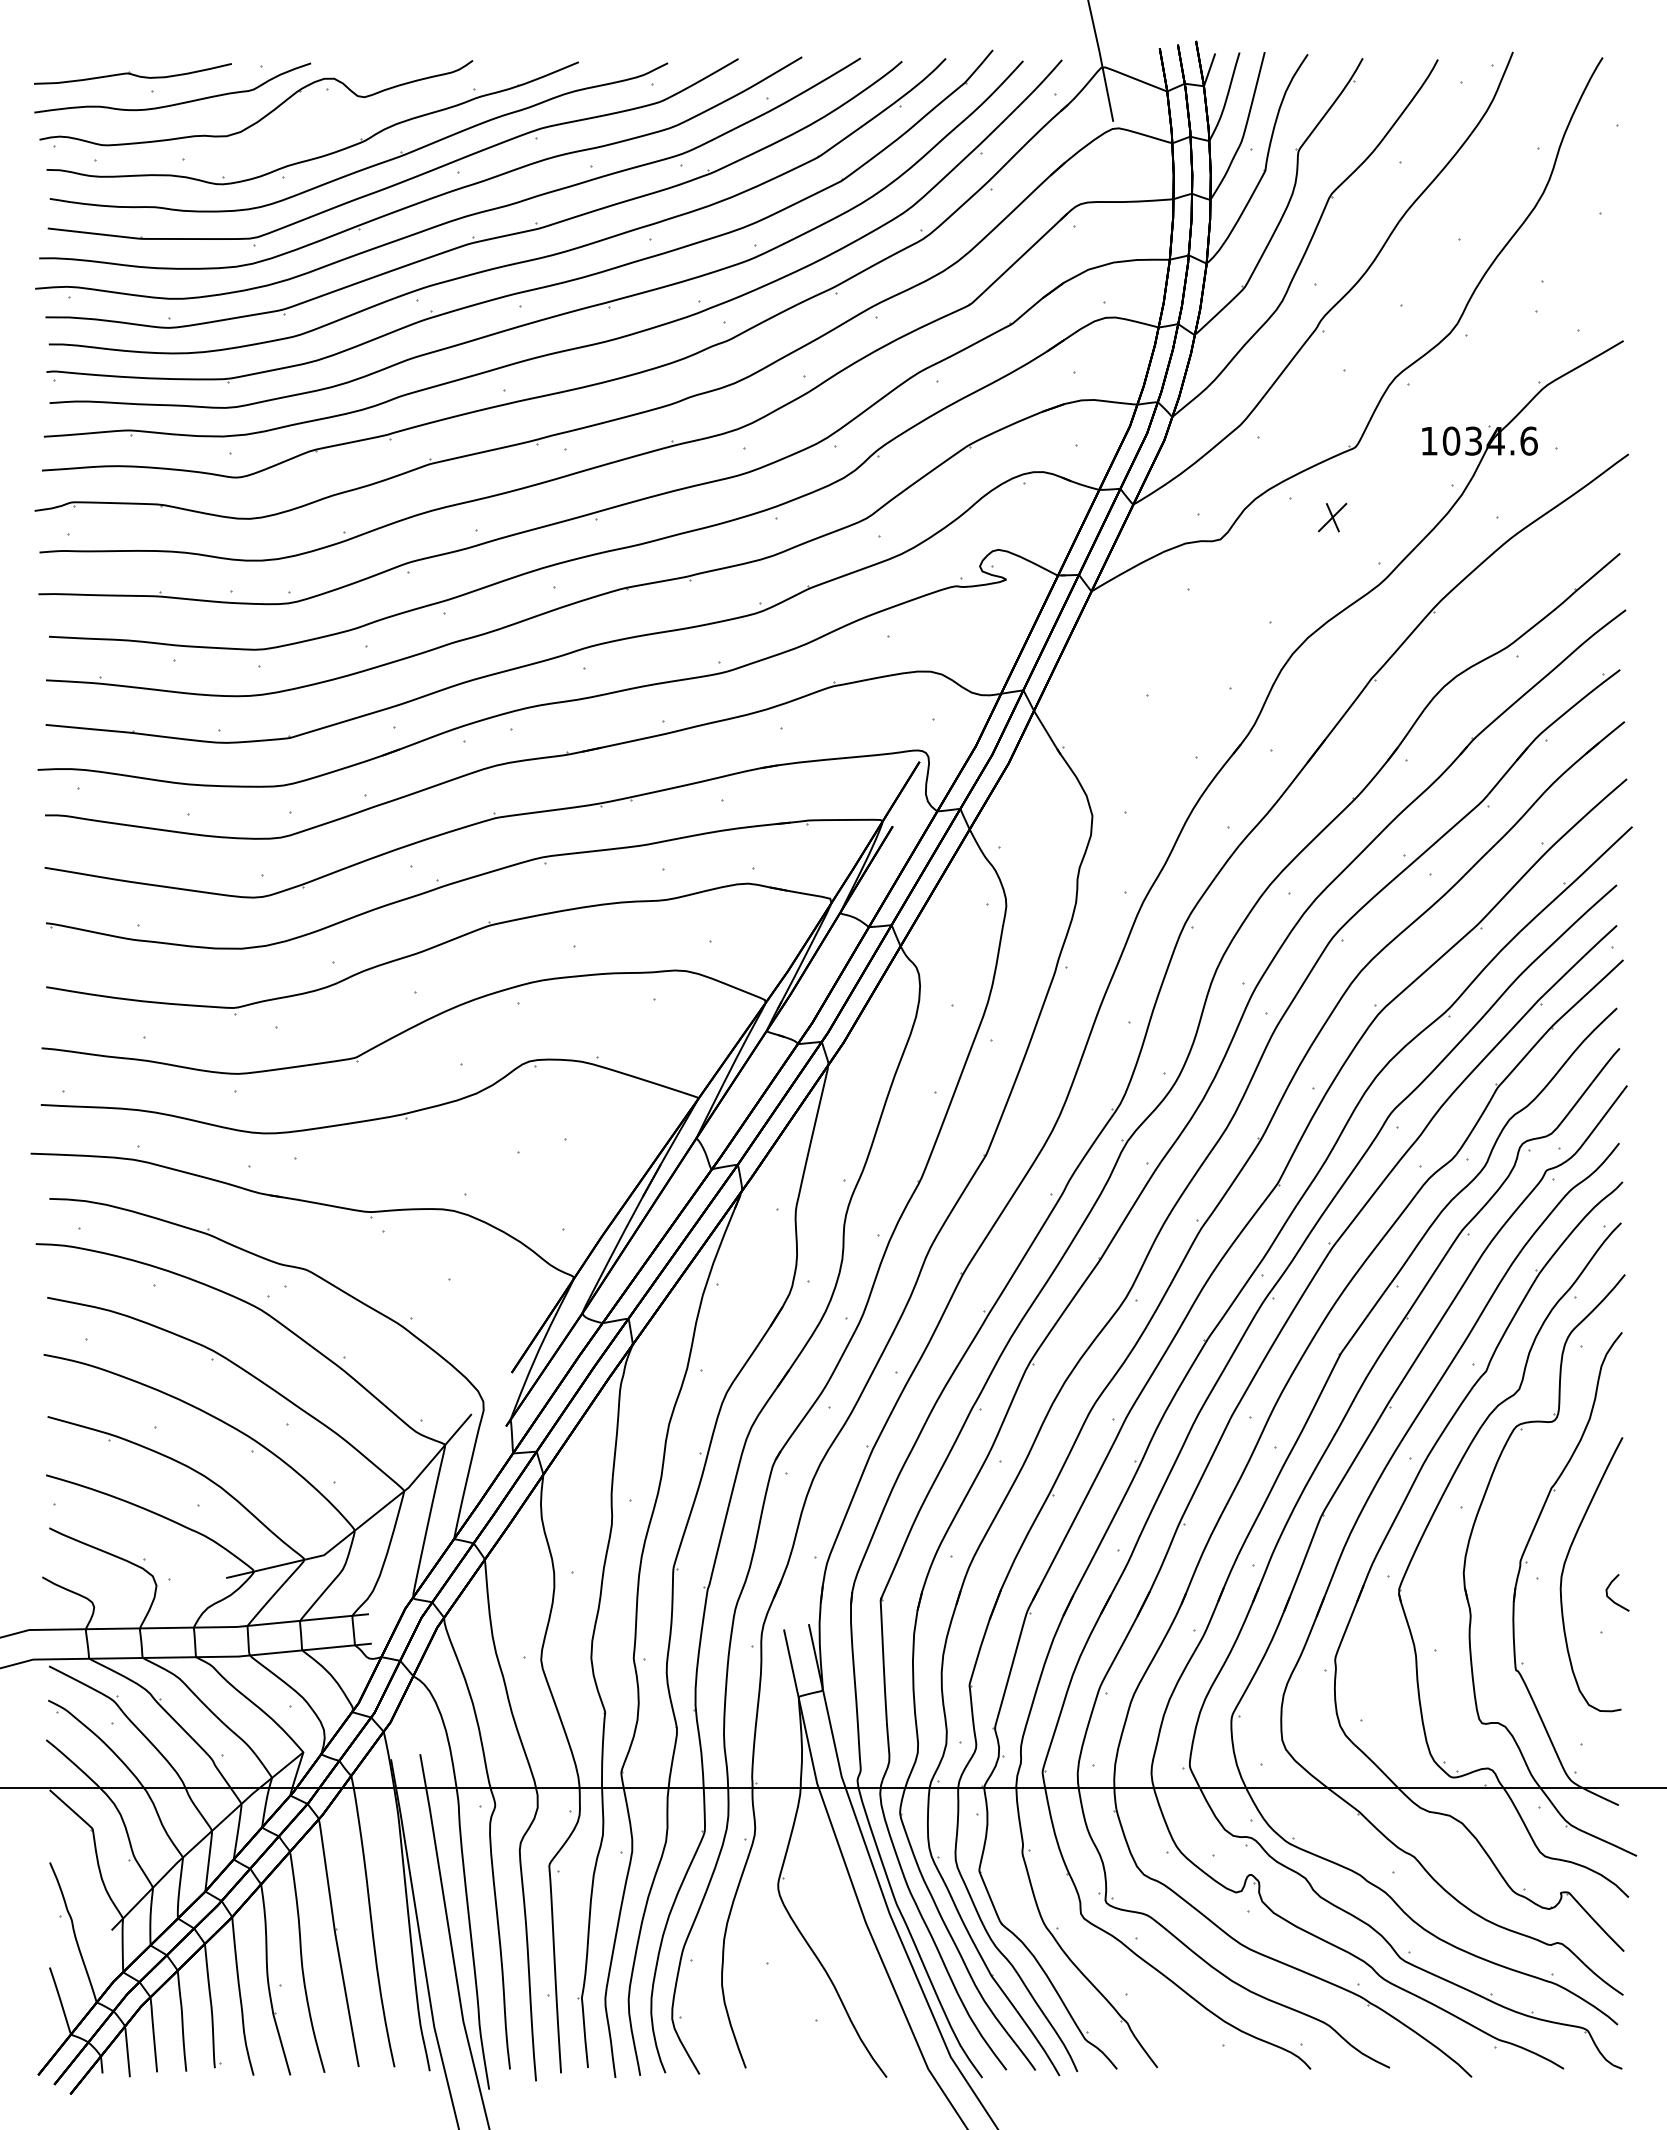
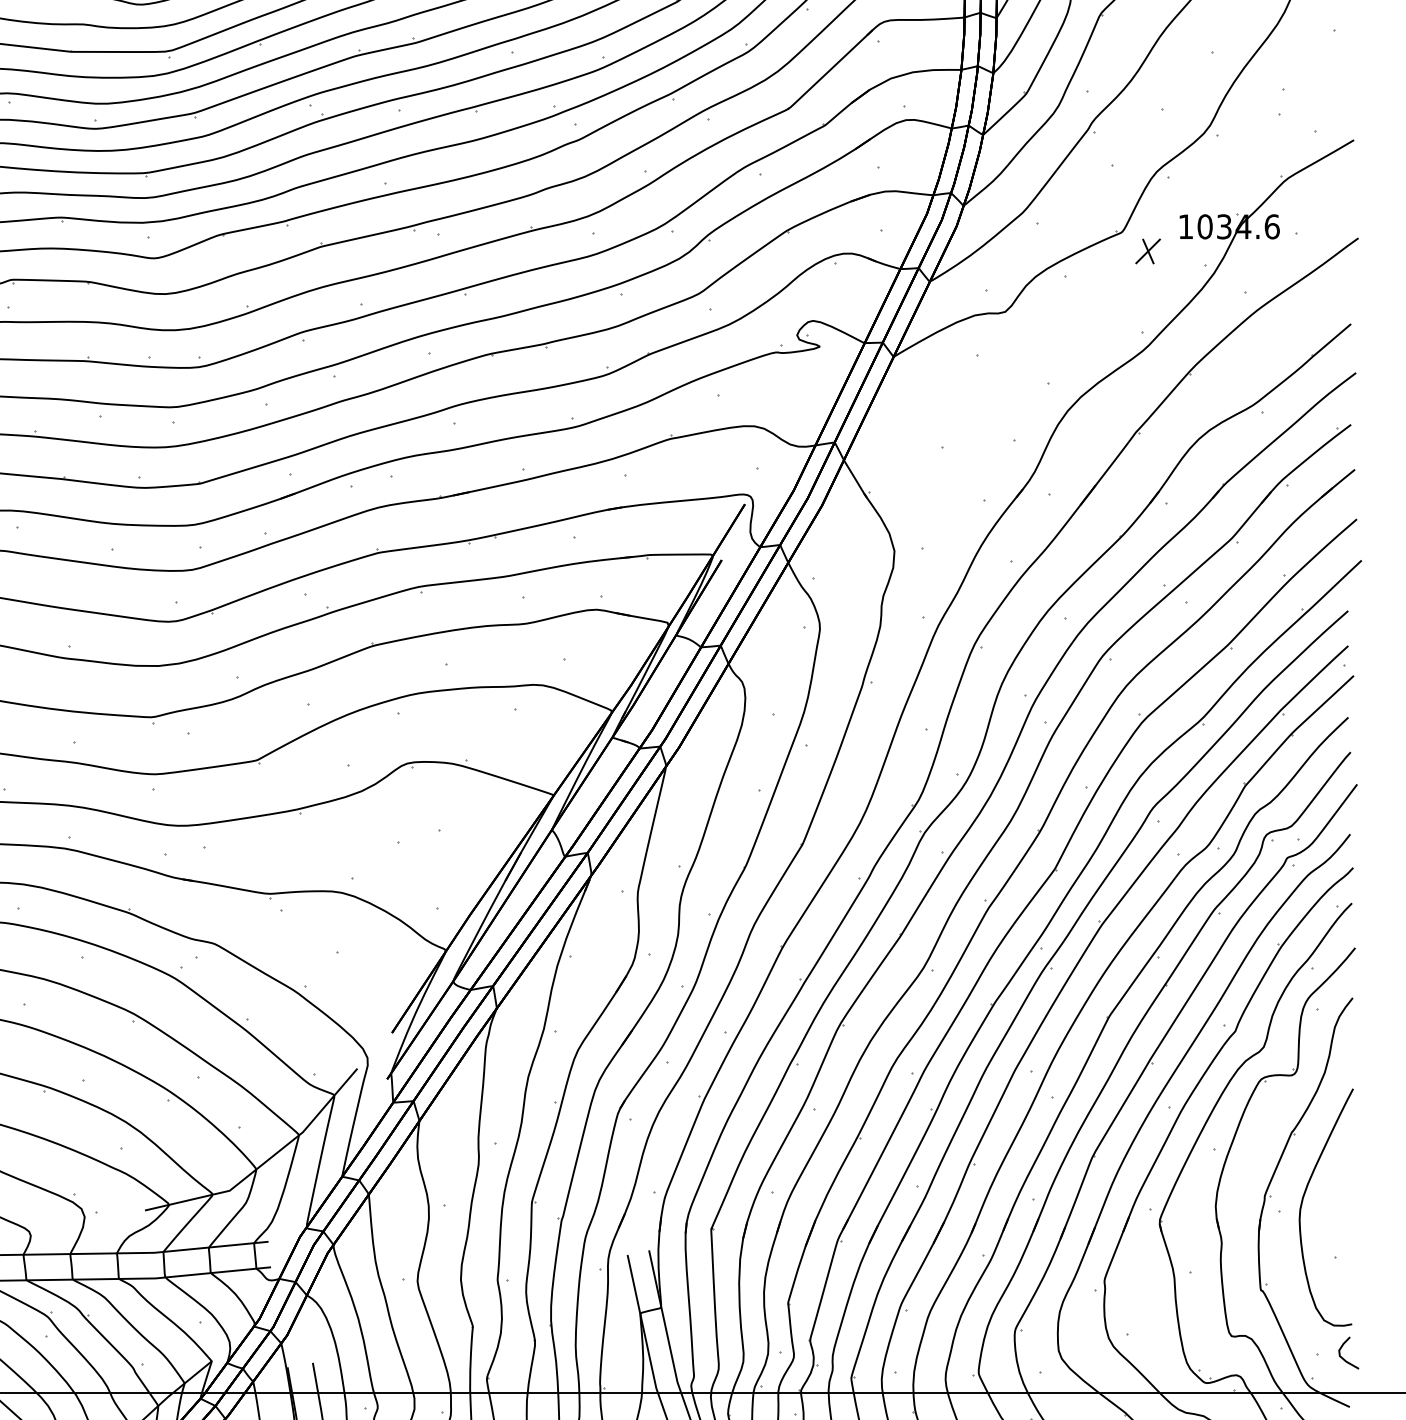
part: (1332, 517) -> (1148, 251), moved
curve: (1611, 1598) -> (1343, 1357), moved

